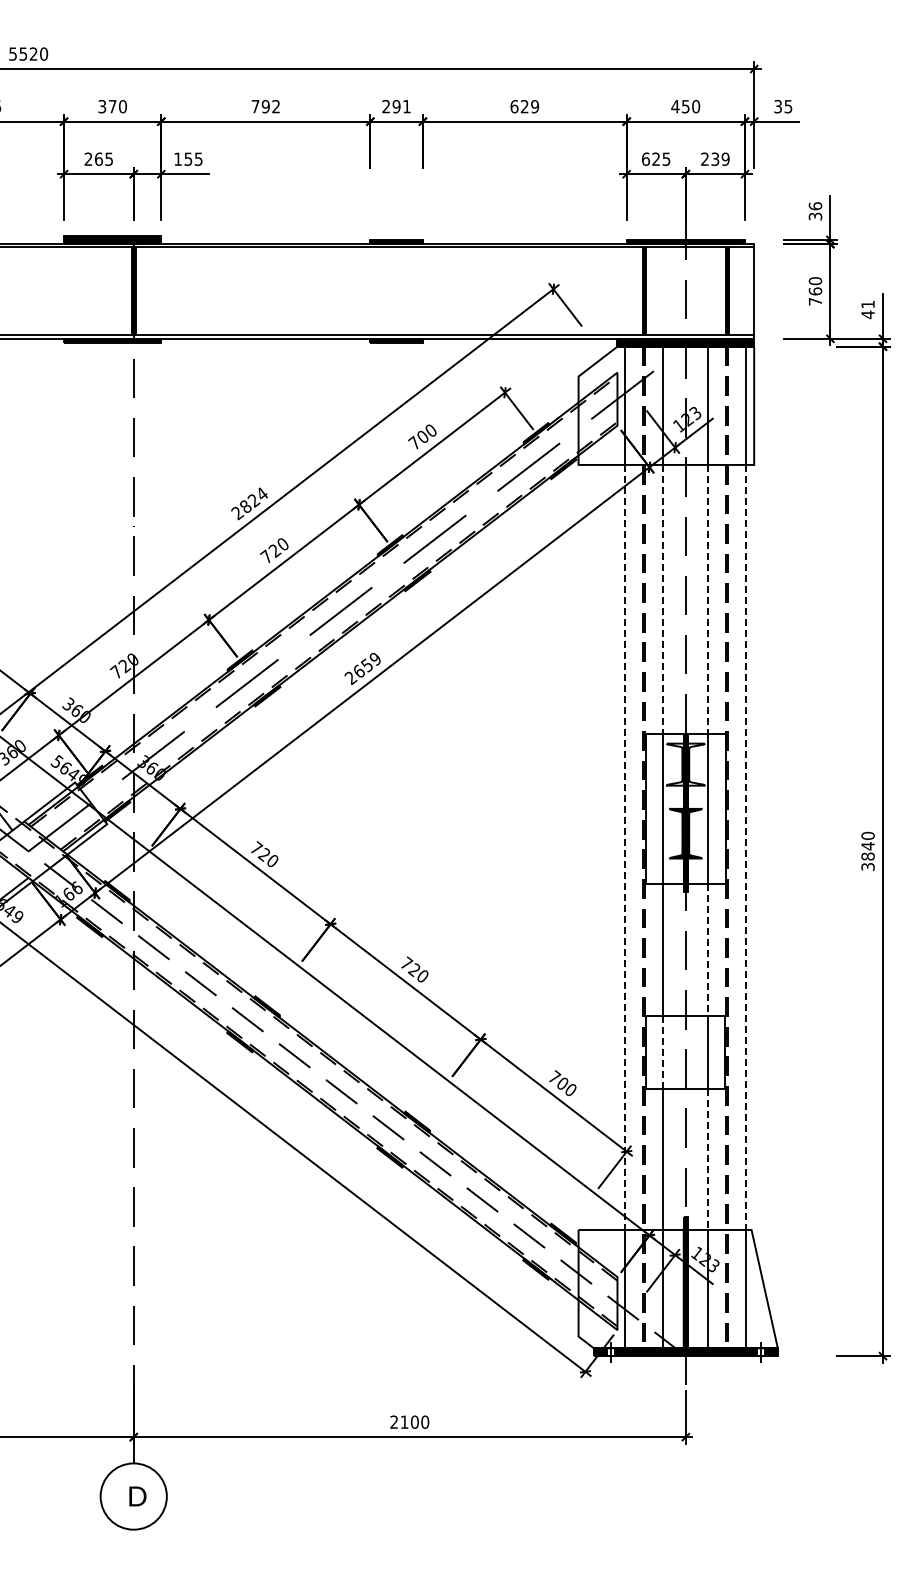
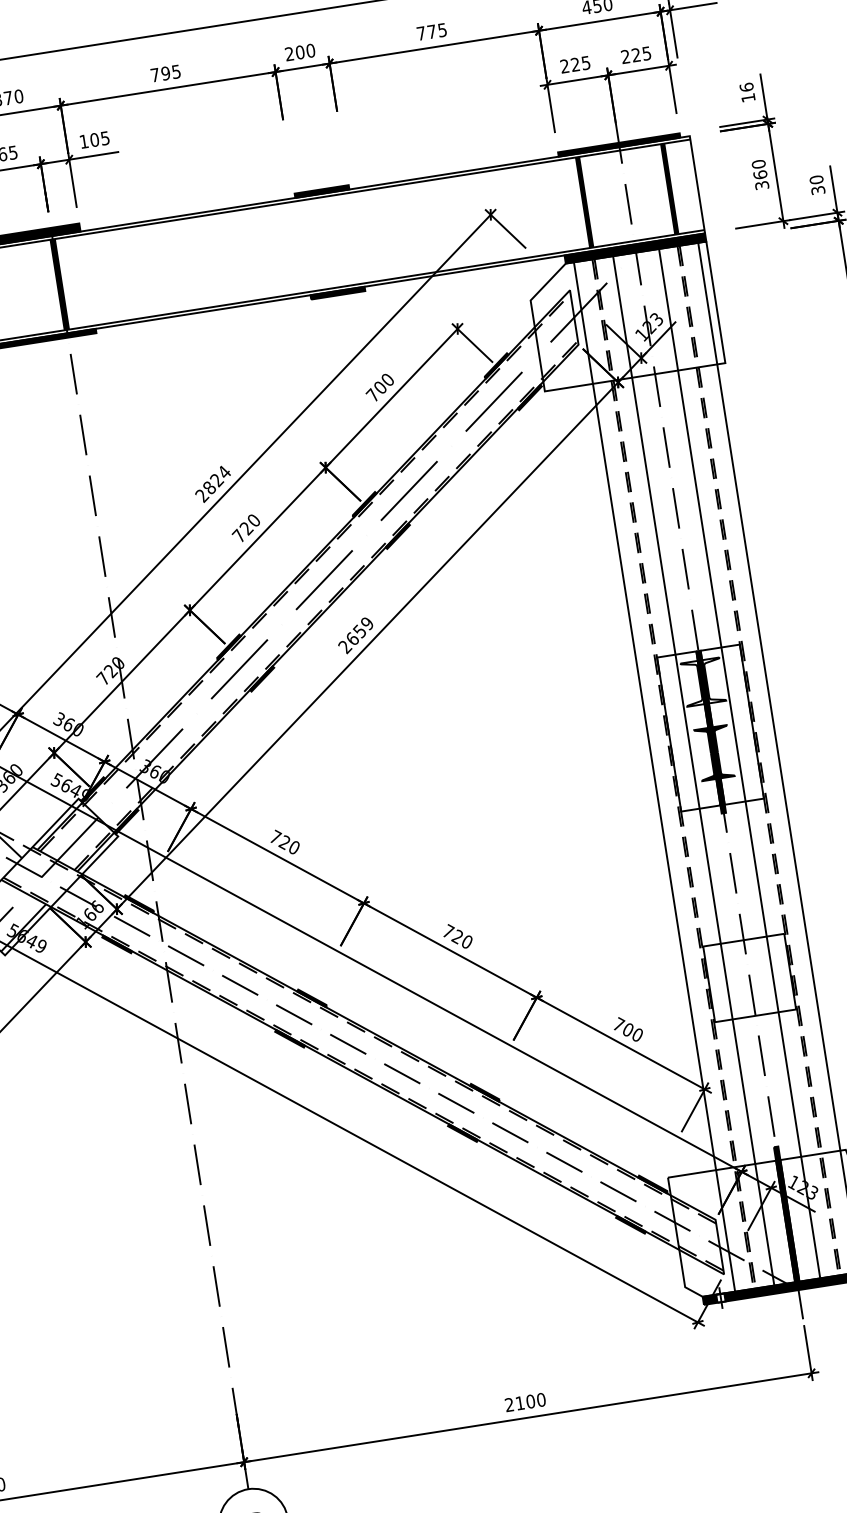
text: (275, 106) -> (175, 71), 792 -> 795
text: (401, 106) -> (305, 51), 291 -> 200
text: (524, 106) -> (431, 31), 629 -> 775
text: (188, 158) -> (94, 139), 155 -> 105
text: (645, 158) -> (564, 65), 625 -> 225
text: (720, 158) -> (641, 53), 239 -> 225
text: (815, 216) -> (748, 97), 36 -> 16
text: (815, 301) -> (762, 185), 760 -> 360
text: (867, 309) -> (816, 185), 41 -> 30
line: (663, 599) -> (653, 516), dashed -> solid
line: (708, 599) -> (700, 508), dashed -> solid
line: (625, 847) -> (654, 777), dashed -> solid
line: (746, 847) -> (779, 757), dashed -> solid
line: (708, 949) -> (756, 868), dashed -> solid
line: (663, 1052) -> (726, 981), dashed -> solid
line: (708, 1160) -> (790, 1085), dashed -> solid

